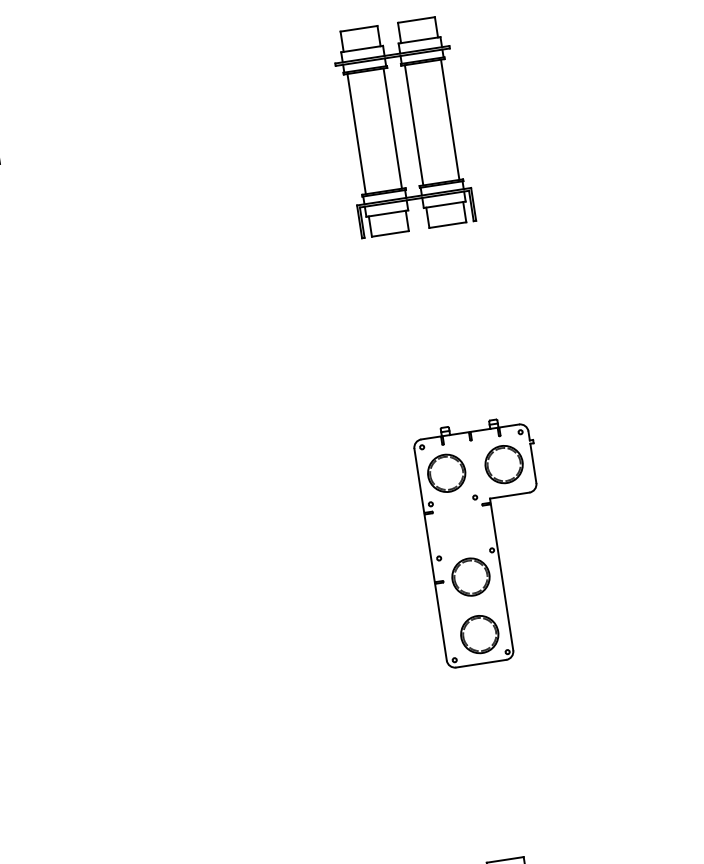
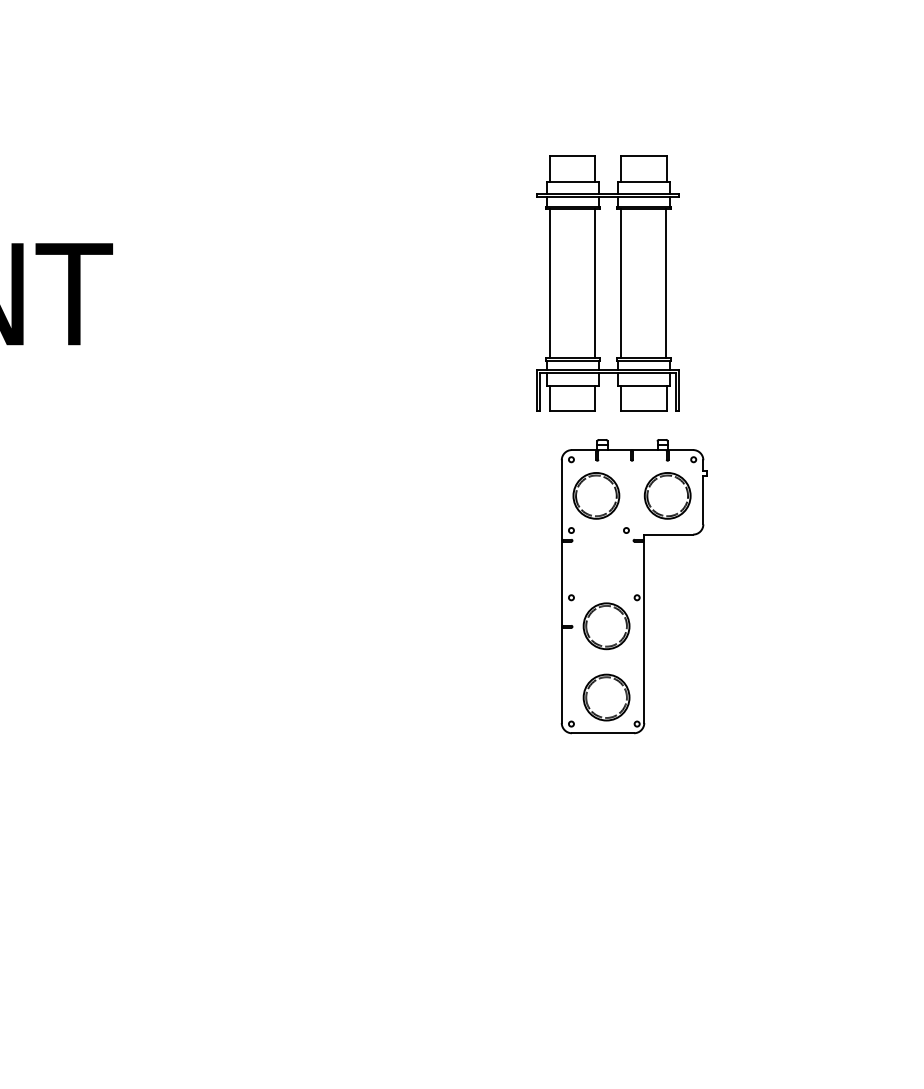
part: (487, 541) -> (633, 586), moved

